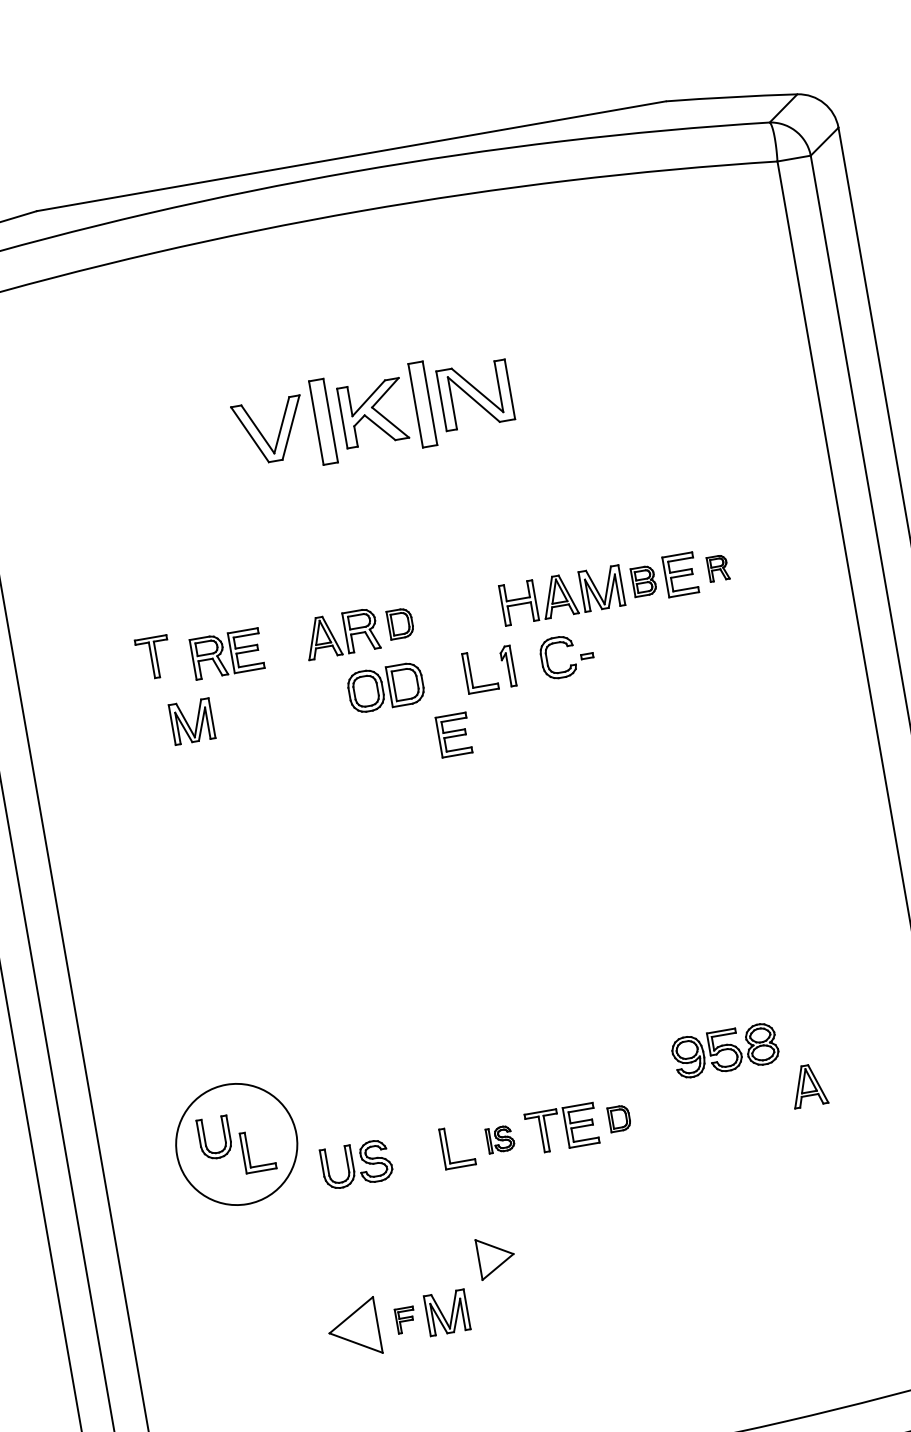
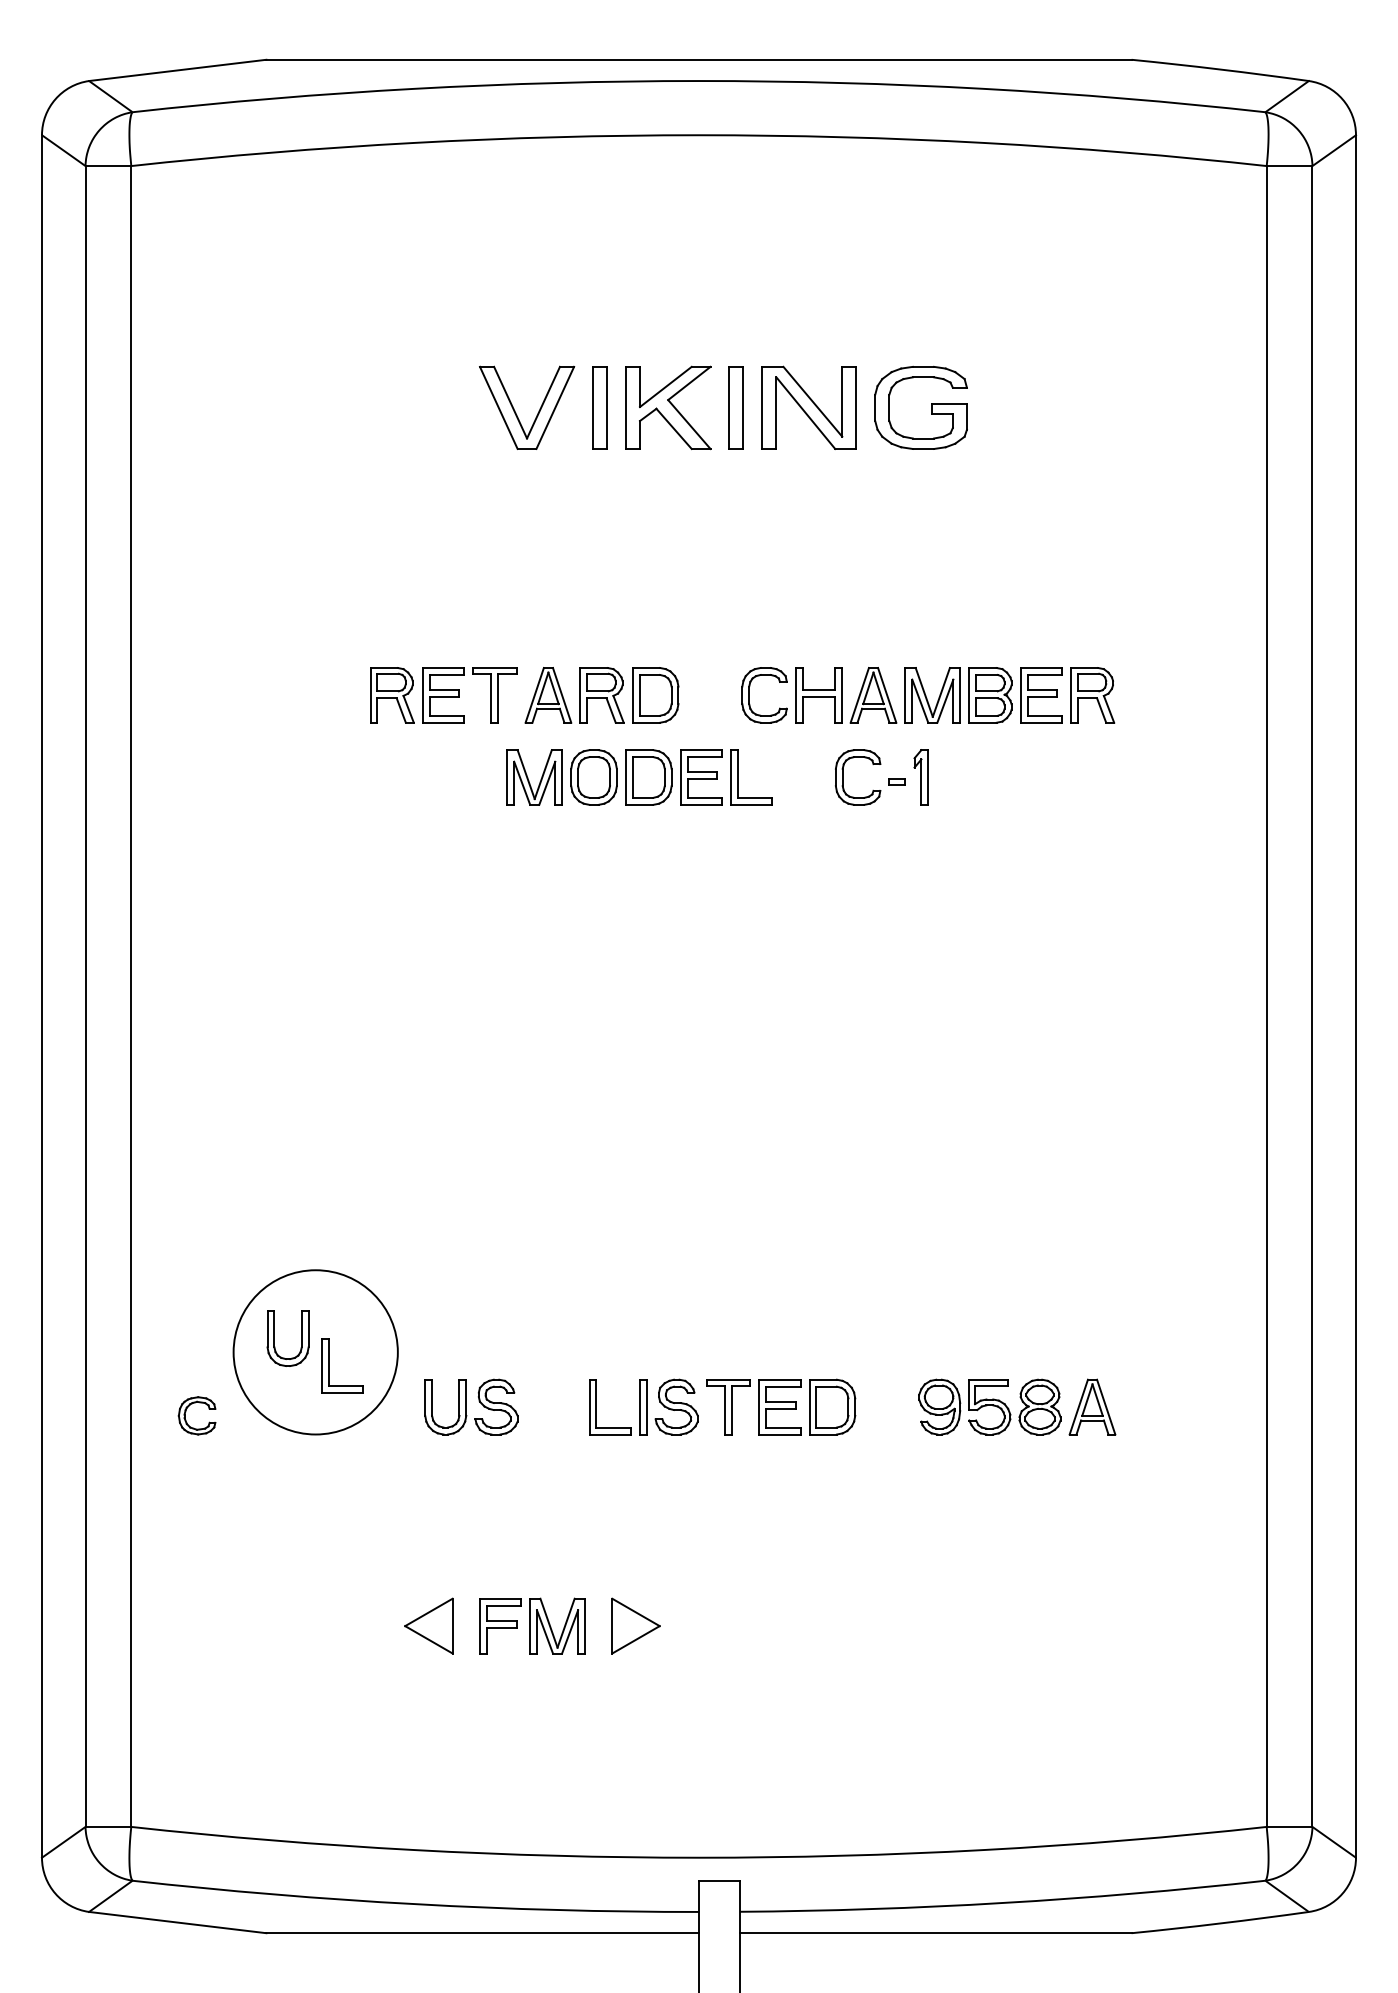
part: (564, 379) -> (931, 407), added
part: (421, 404) -> (735, 407), size x0.71
part: (323, 421) -> (599, 407), size x0.71
part: (718, 568) -> (1092, 695), size x1.67
part: (643, 581) -> (990, 695), size x1.43
part: (468, 611) -> (749, 695), added
part: (400, 623) -> (655, 695), size x1.43
part: (153, 657) -> (494, 695), moved
part: (507, 666) -> (920, 777), moved
part: (191, 721) -> (534, 777), moved
part: (454, 735) -> (701, 777), moved
part: (725, 1050) -> (989, 1406), moved
part: (619, 1118) -> (832, 1406), size x1.67
part: (500, 1139) -> (668, 1406), size x1.67
part: (150, 1203) -> (186, 1411), added
part: (495, 1256) -> (635, 1625), moved
part: (405, 1320) -> (500, 1626), size x1.67
part: (353, 1328) -> (428, 1625), size x0.71

